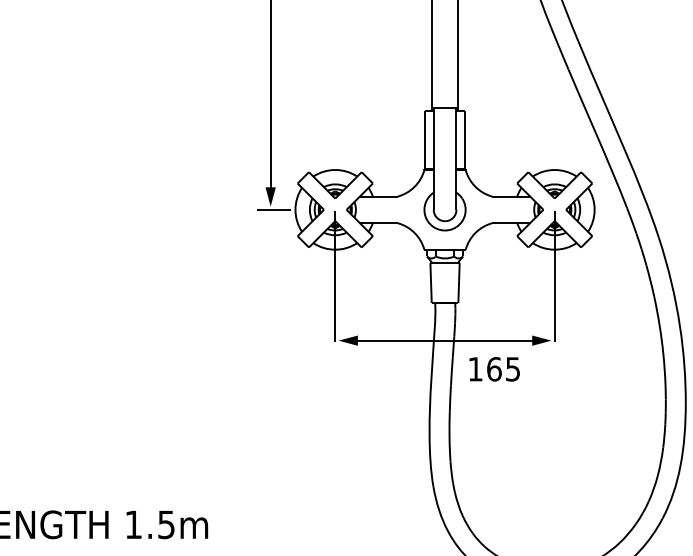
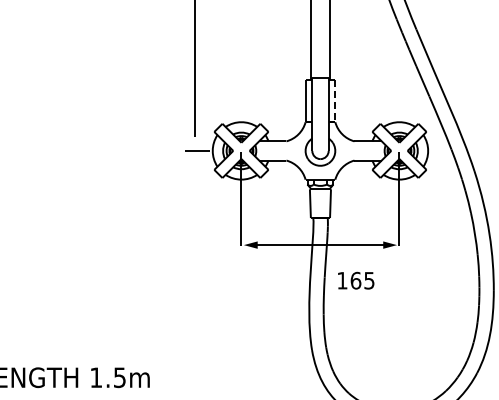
line: (464, 139) -> (334, 100), solid -> dashed
fill: (270, 196) -> (194, 141), removed
text: (495, 368) -> (356, 280), moved

